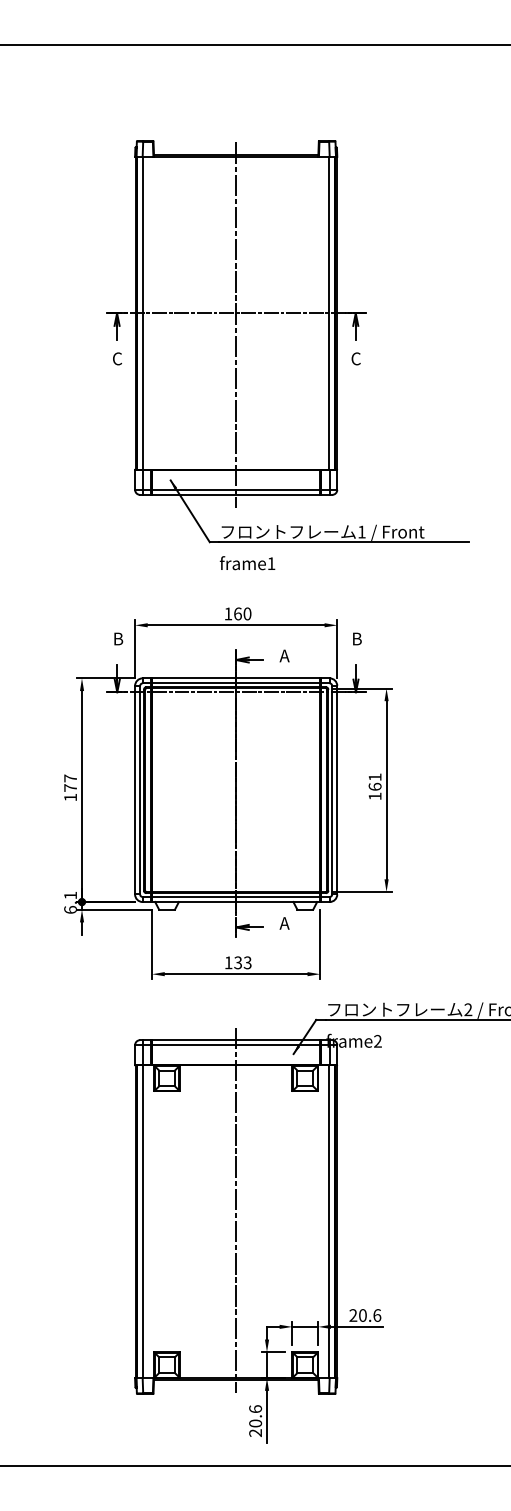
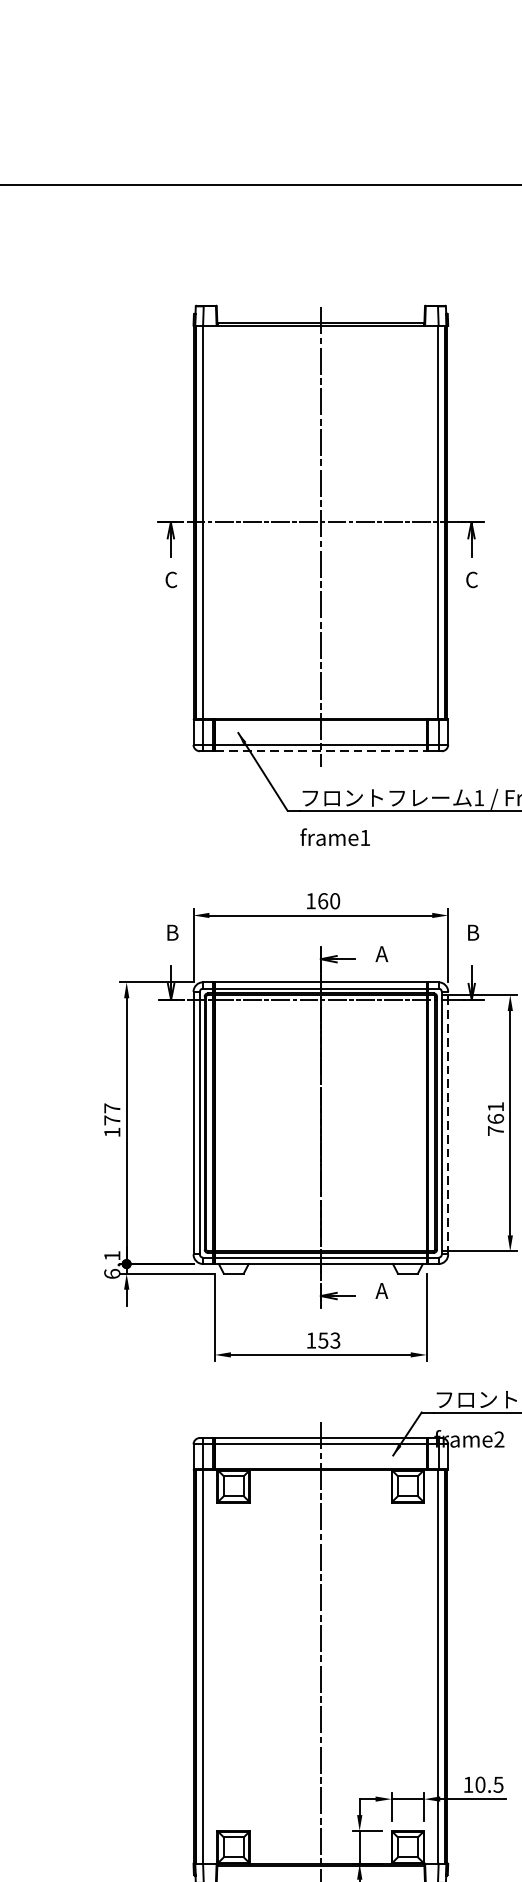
line: (236, 494) -> (321, 750), solid -> dashed
line: (337, 789) -> (448, 1122), solid -> dashed
text: (374, 796) -> (495, 1131), 161 -> 761
text: (237, 962) -> (322, 1340), 133 -> 153
text: (365, 1315) -> (483, 1784), 20.6 -> 10.5

